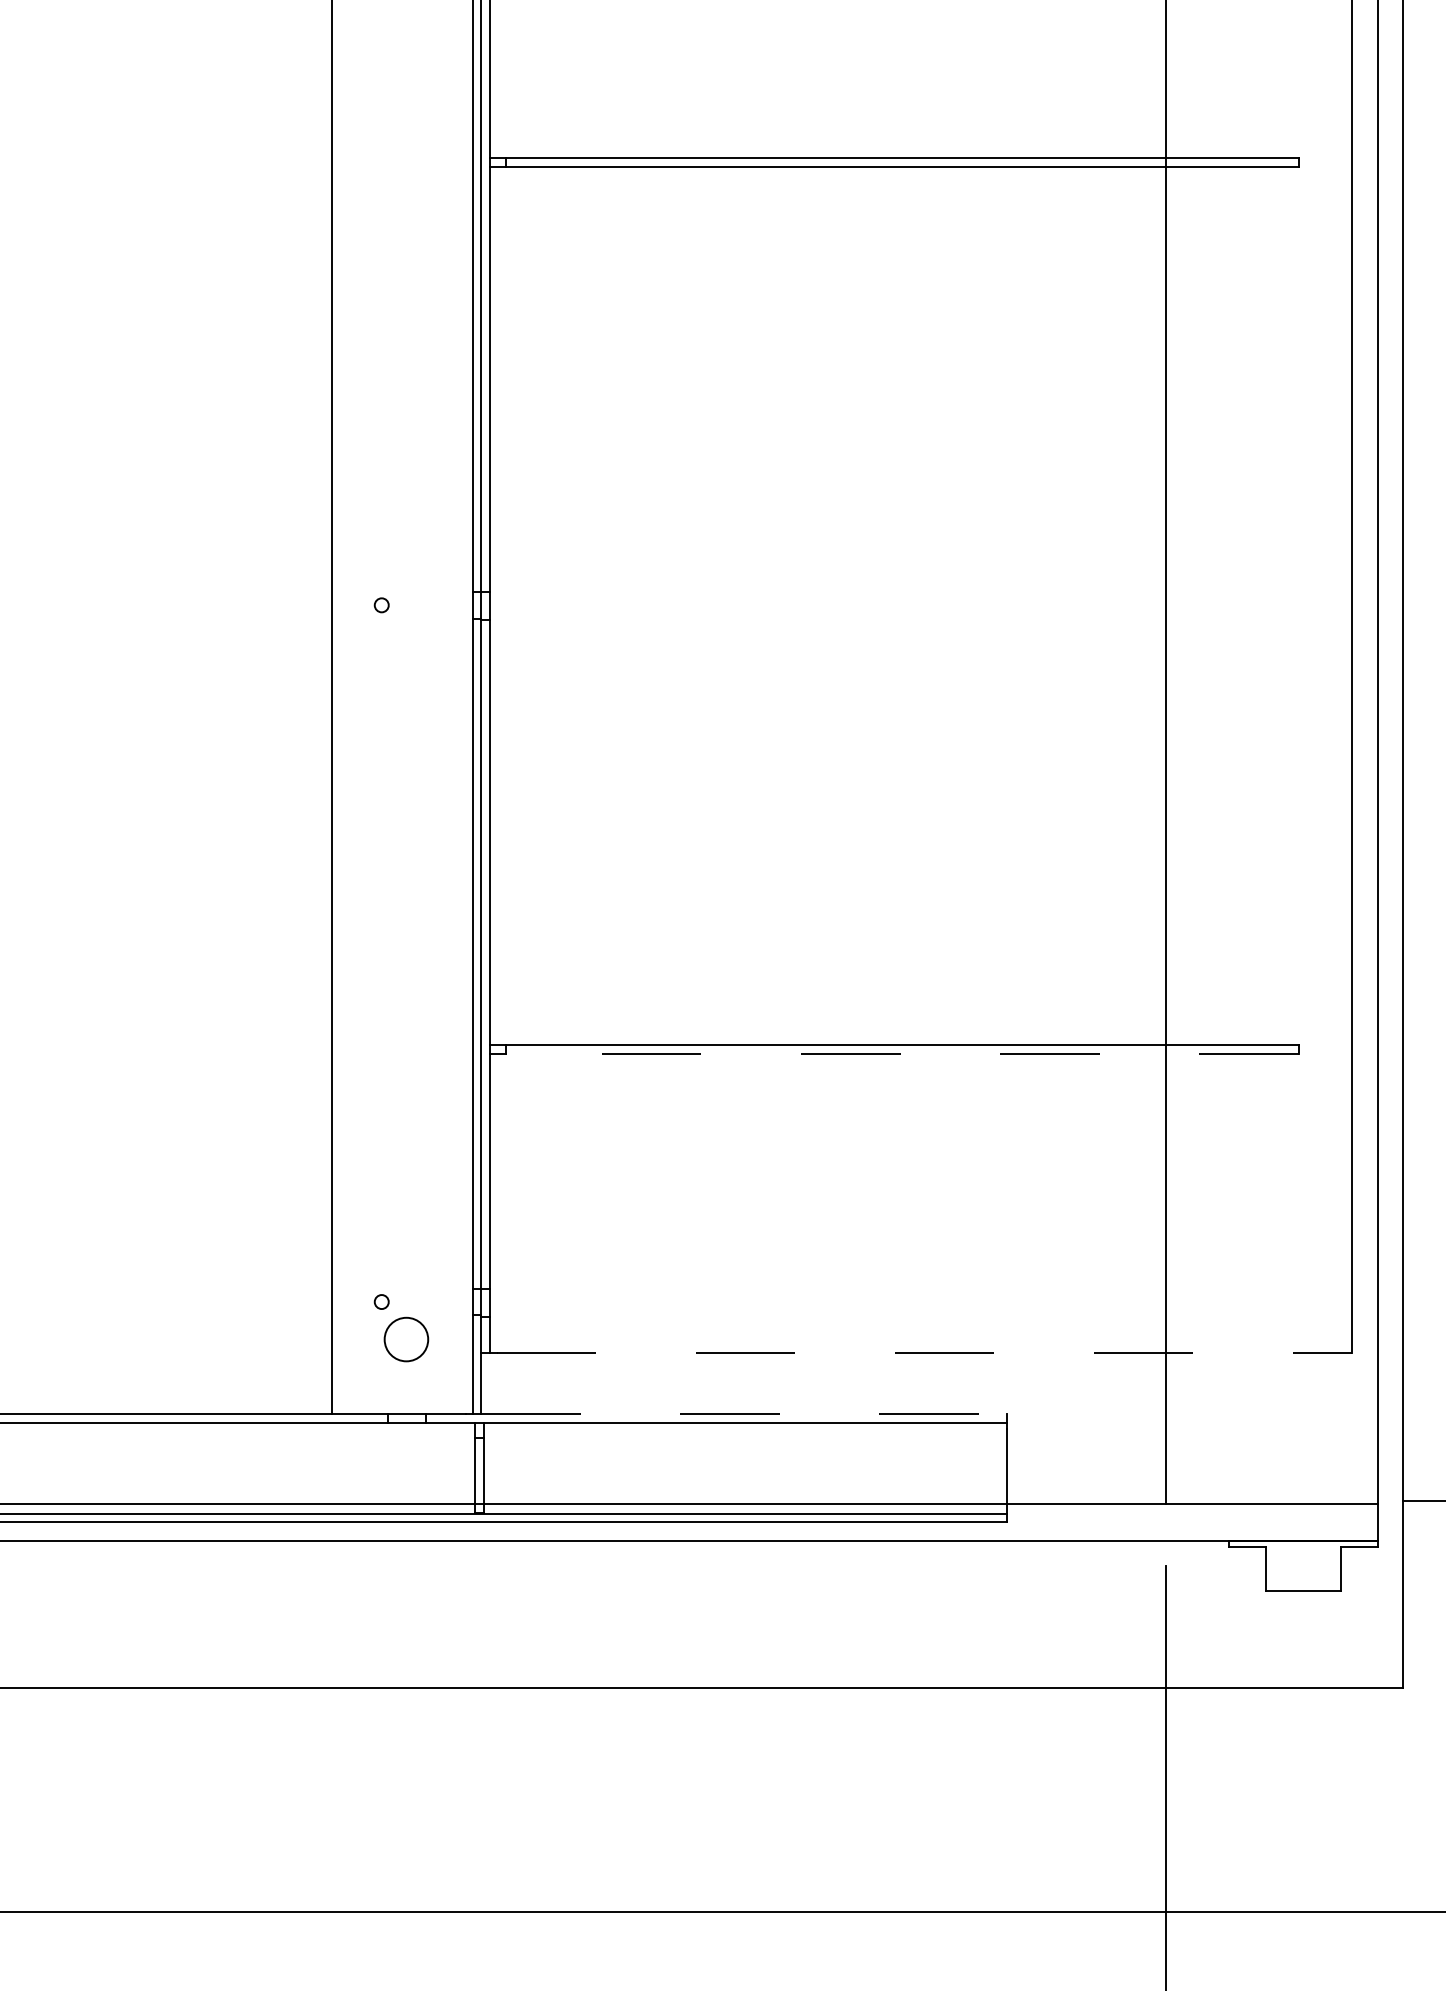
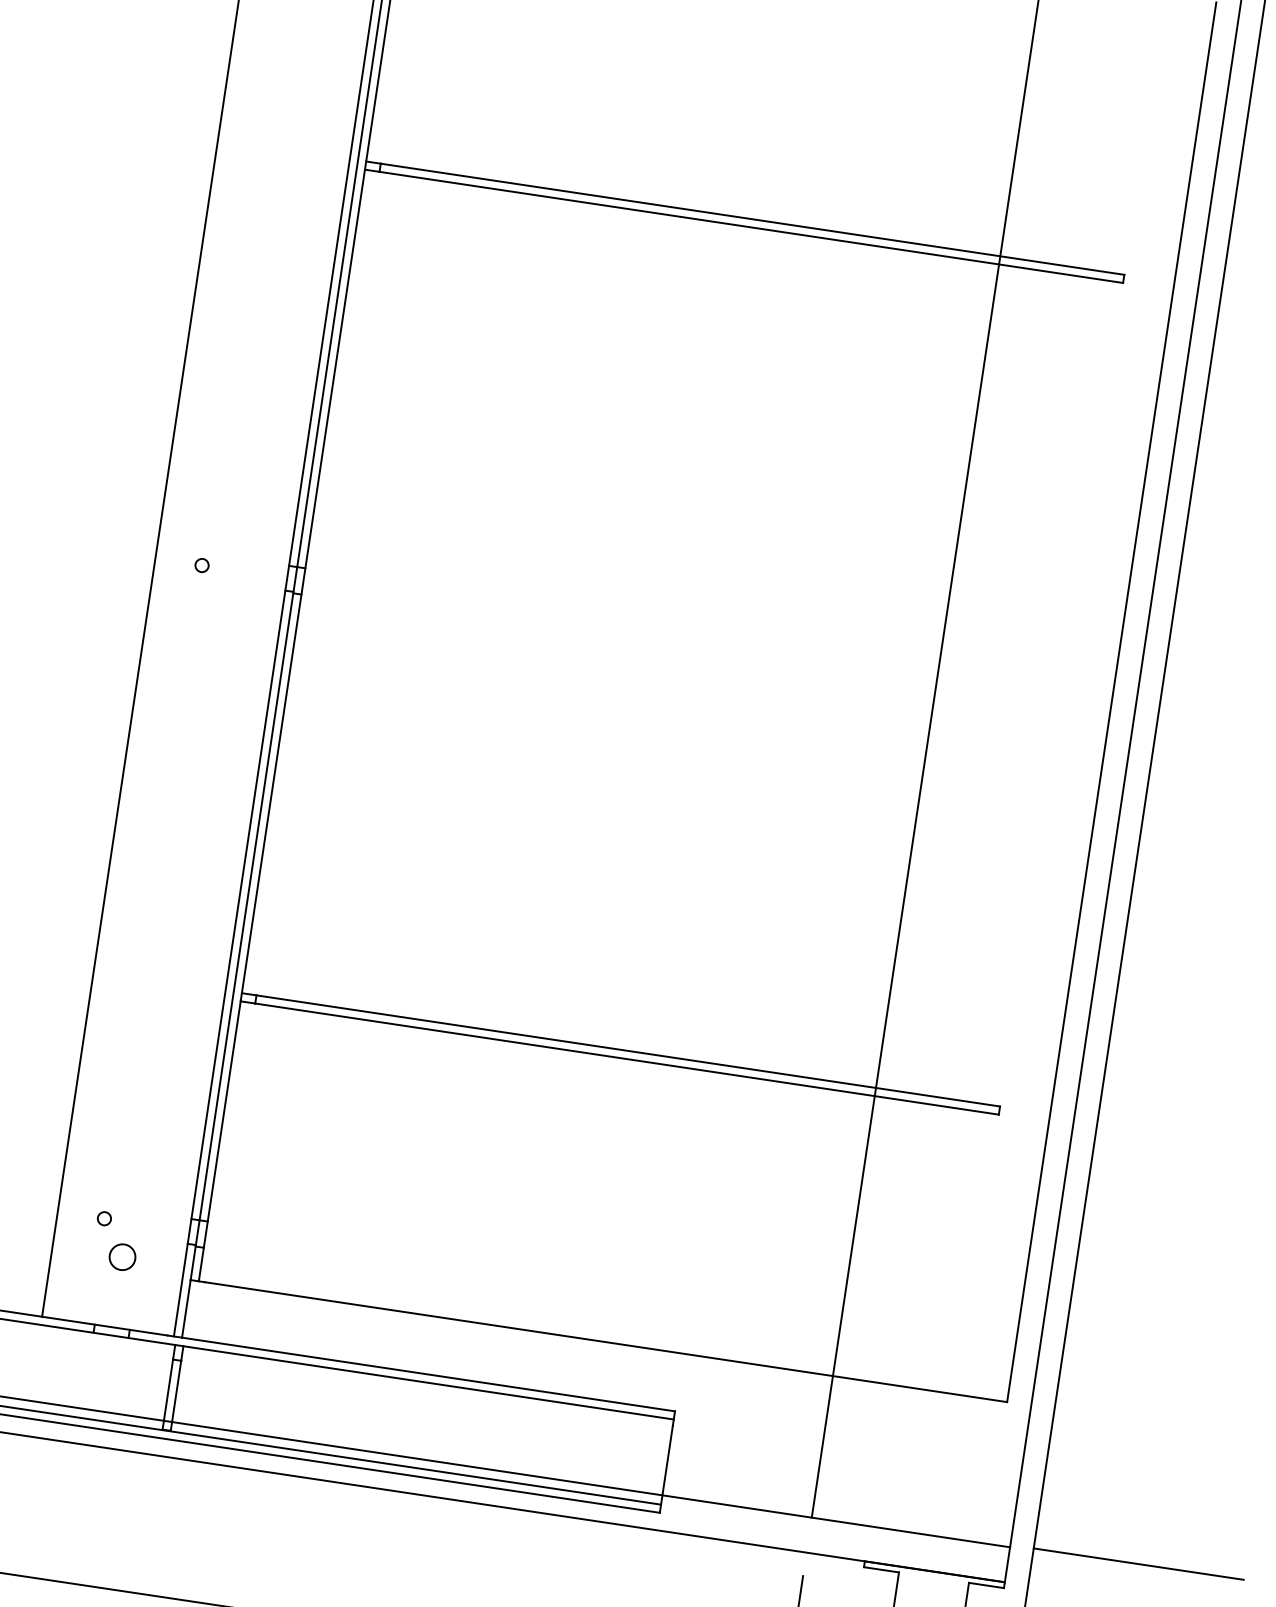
line: (902, 1053) -> (627, 1058), dashed -> solid
circle: (406, 1338) -> (122, 1256), size x0.62
line: (924, 1352) -> (606, 1342), dashed -> solid
line: (744, 1414) -> (428, 1375), dashed -> solid

